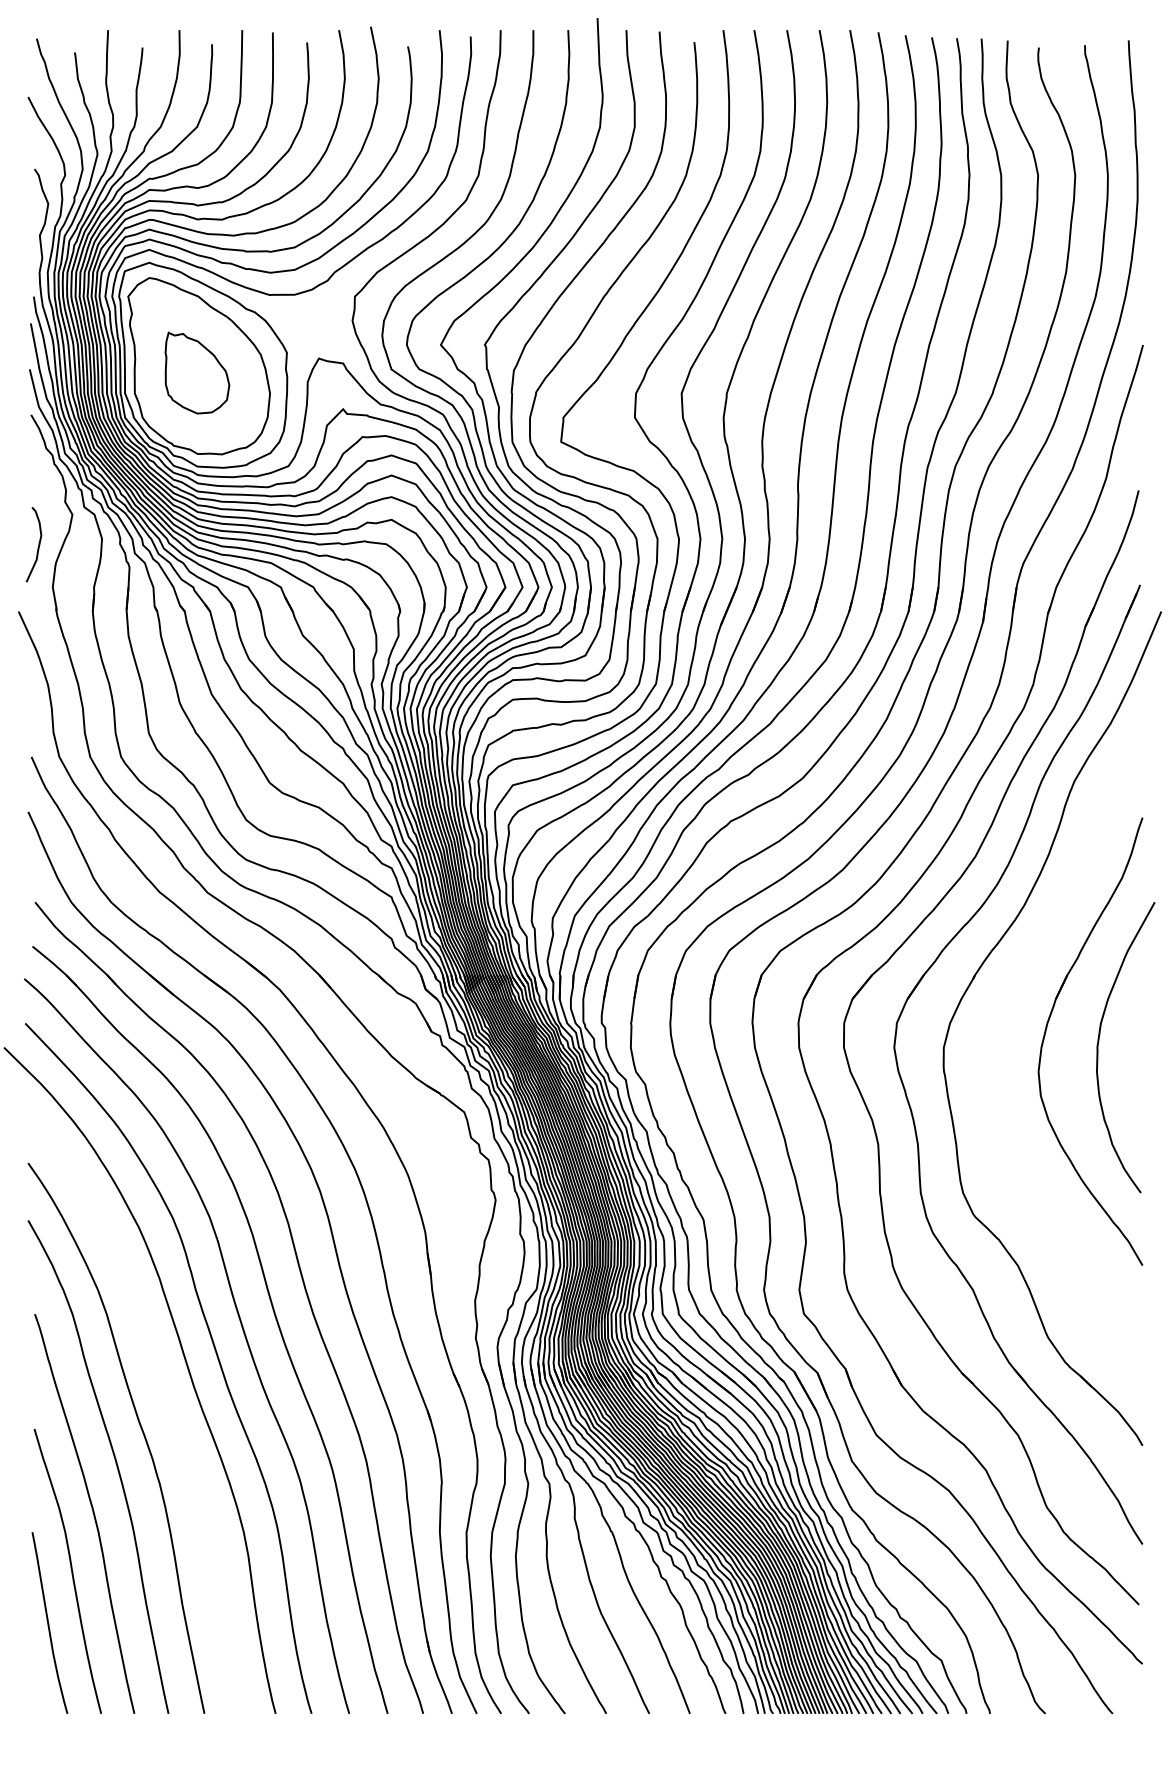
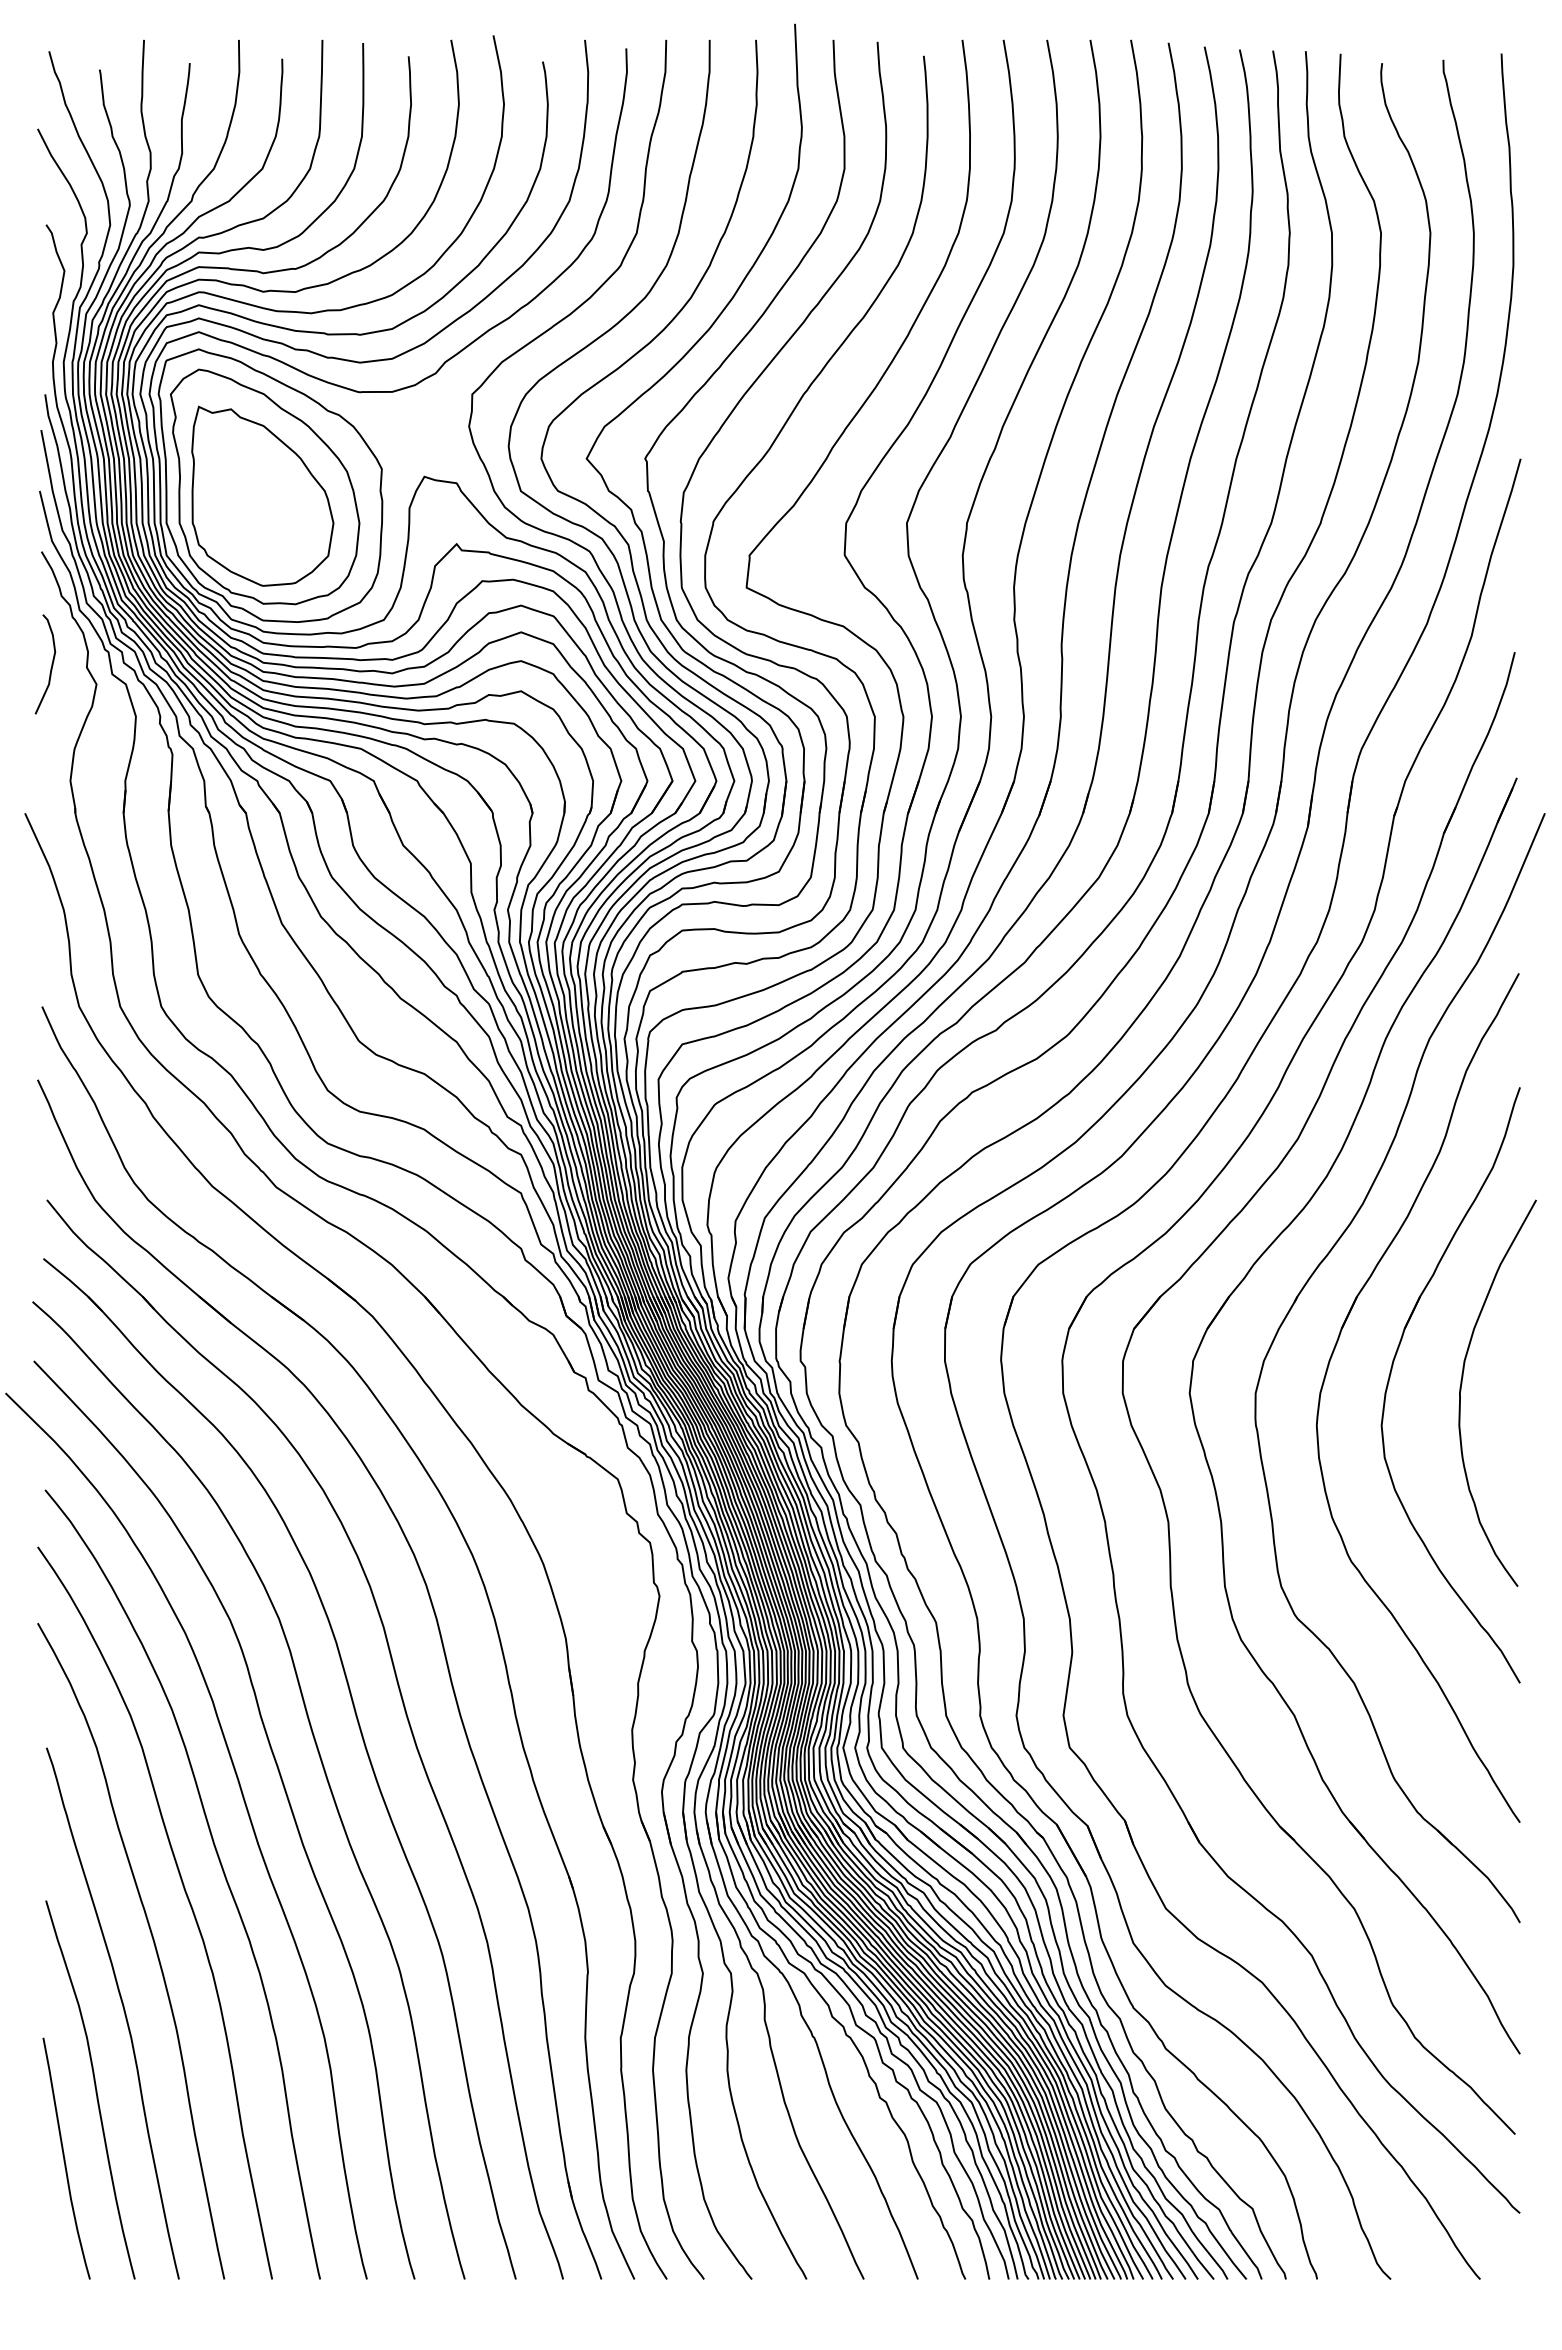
part: (197, 372) -> (262, 495), size x1.67
curve: (38, 544) -> (51, 664), moved
part: (997, 1031) -> (1327, 1372), added
curve: (165, 1403) -> (220, 1866), added

